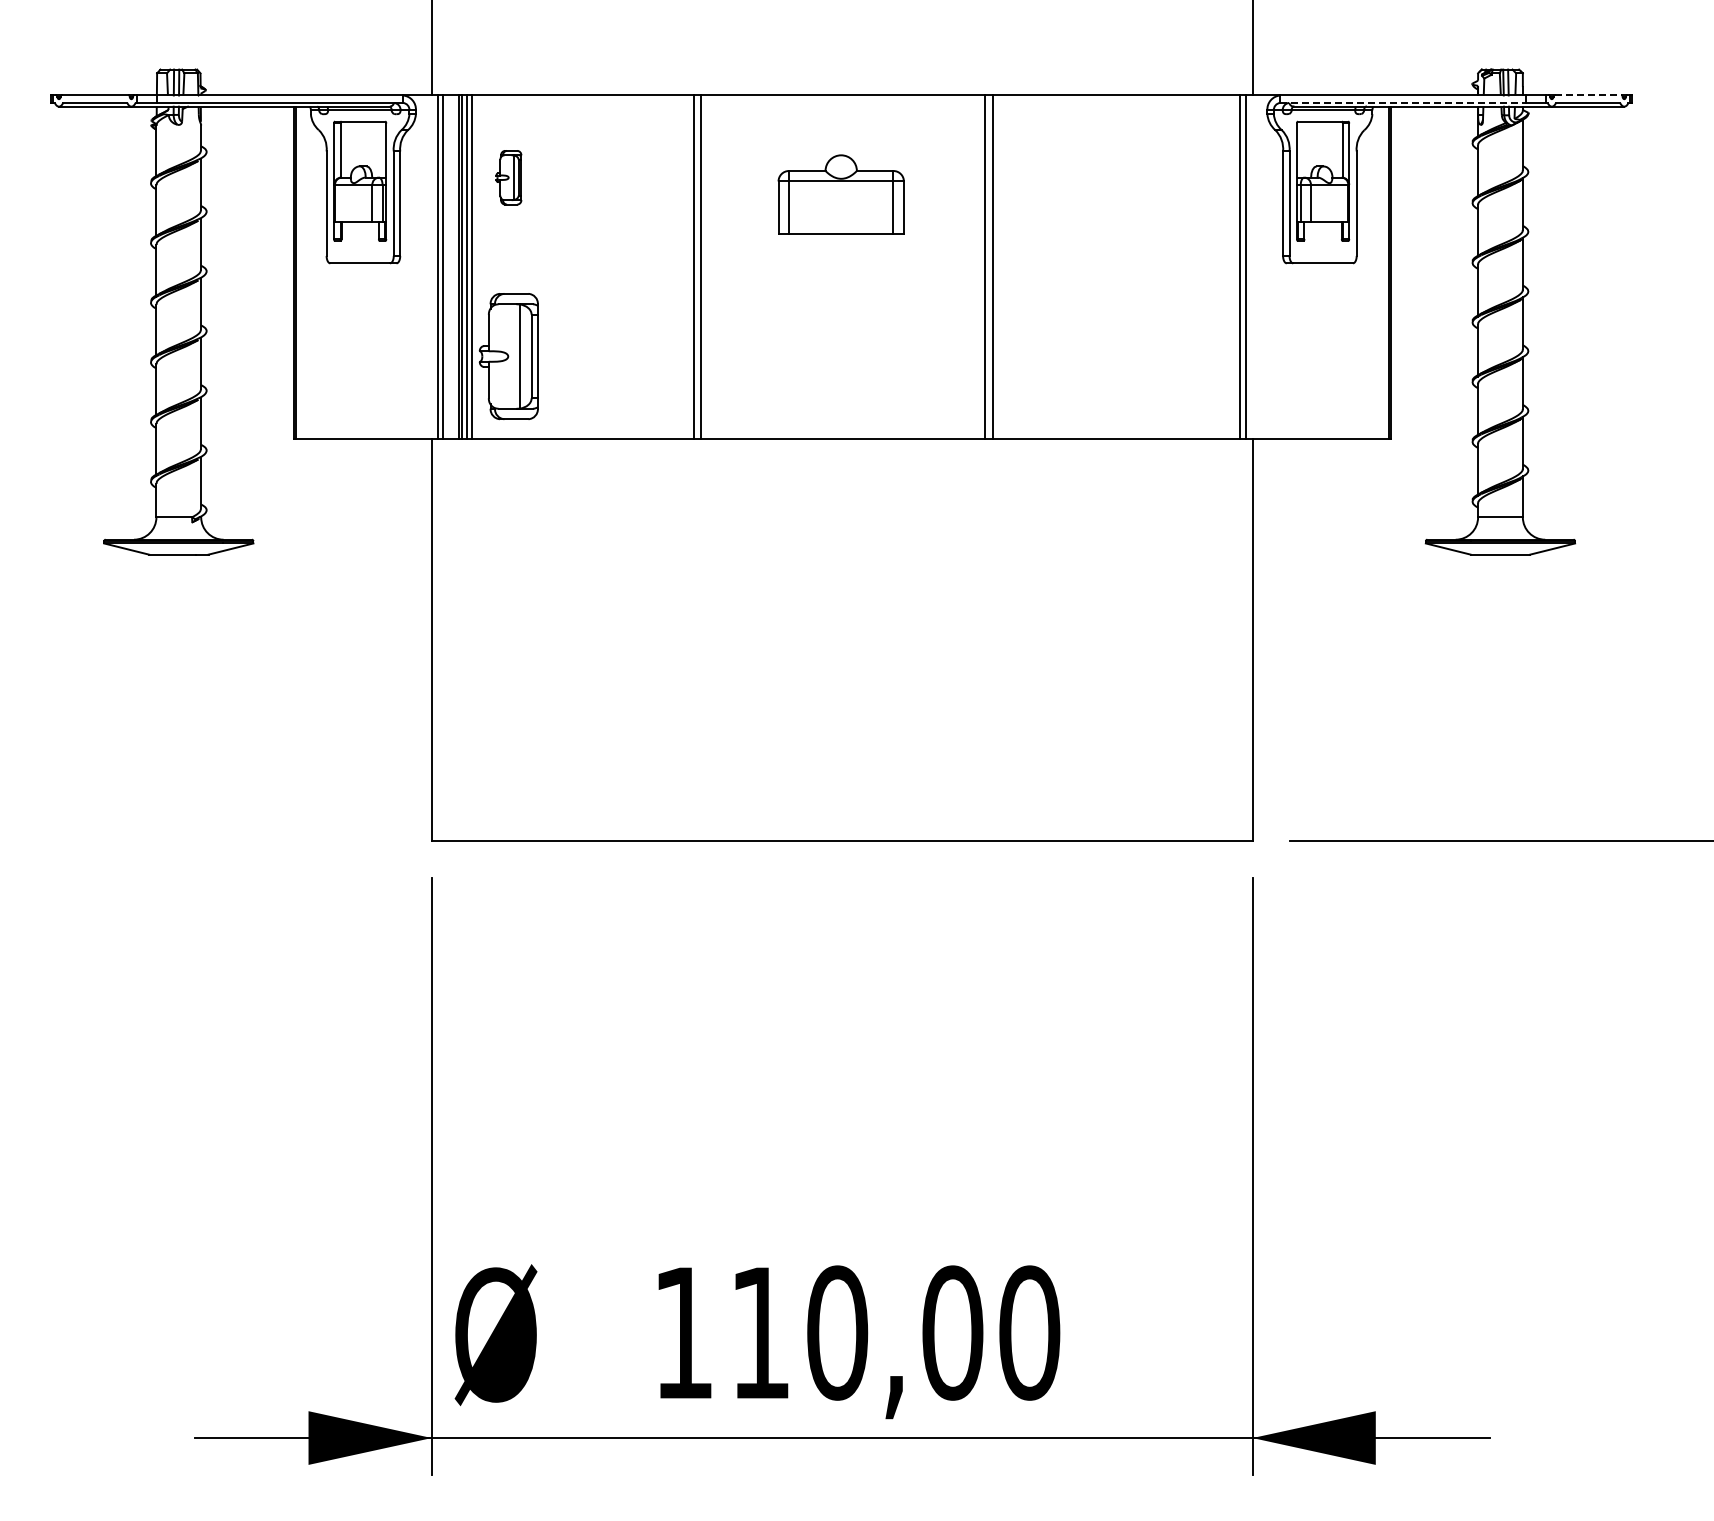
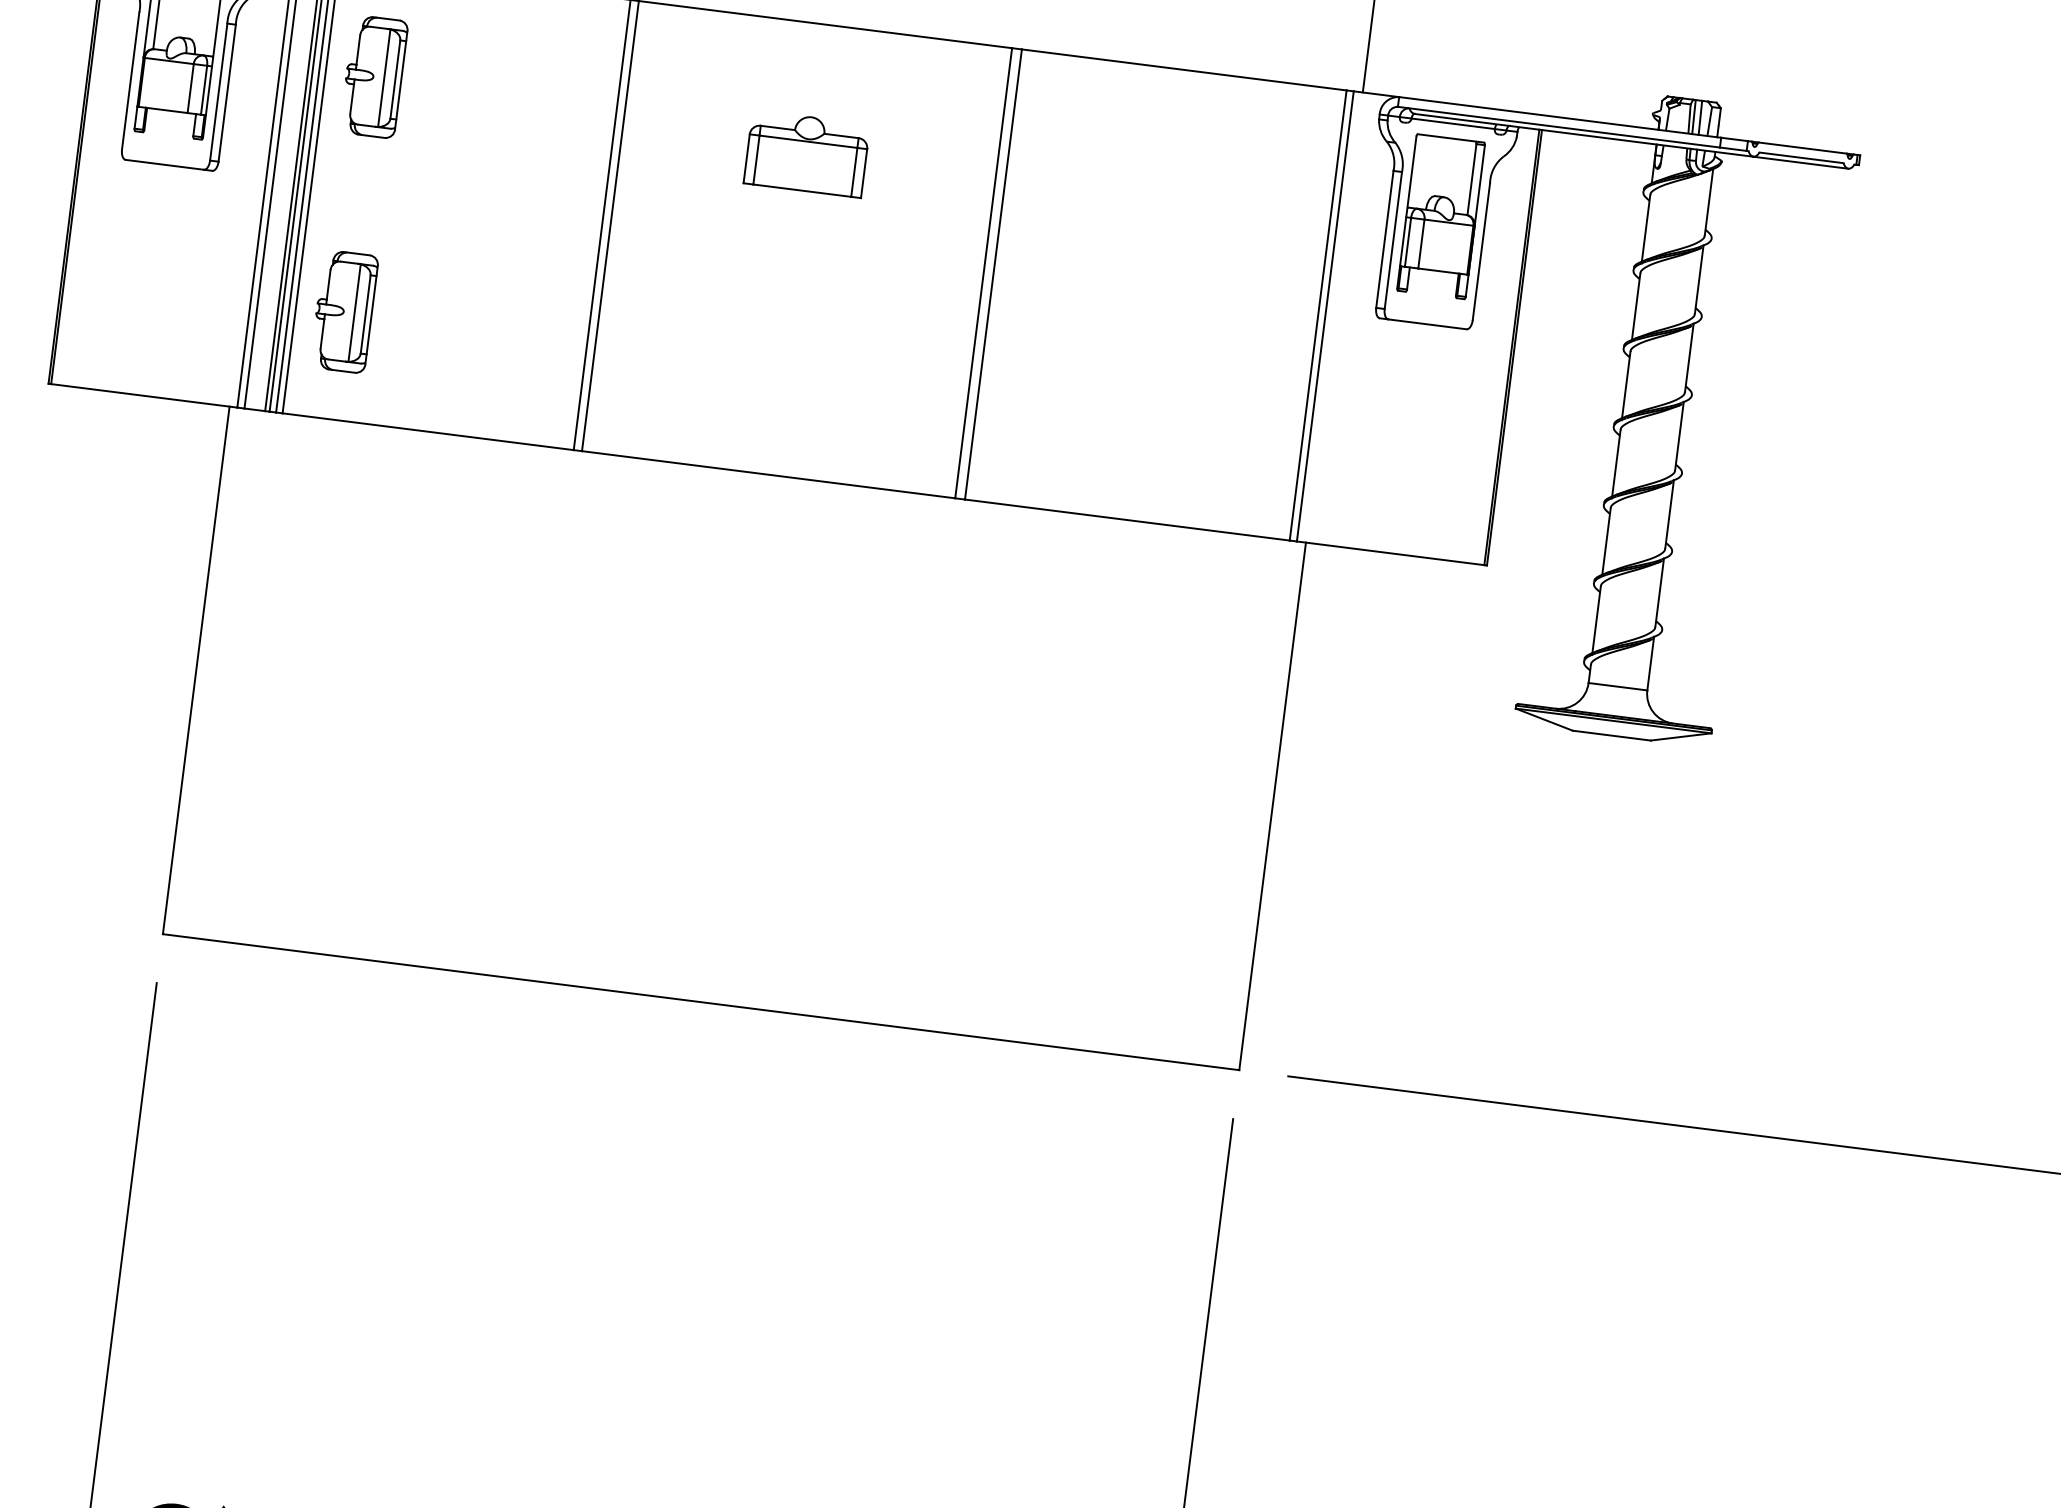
line: (1588, 95) -> (1803, 148), dashed -> solid
line: (1403, 102) -> (1559, 126), dashed -> solid
part: (508, 177) -> (373, 76), size x1.67
part: (840, 193) -> (806, 152), size x0.71
part: (508, 356) -> (343, 311), size x0.71

